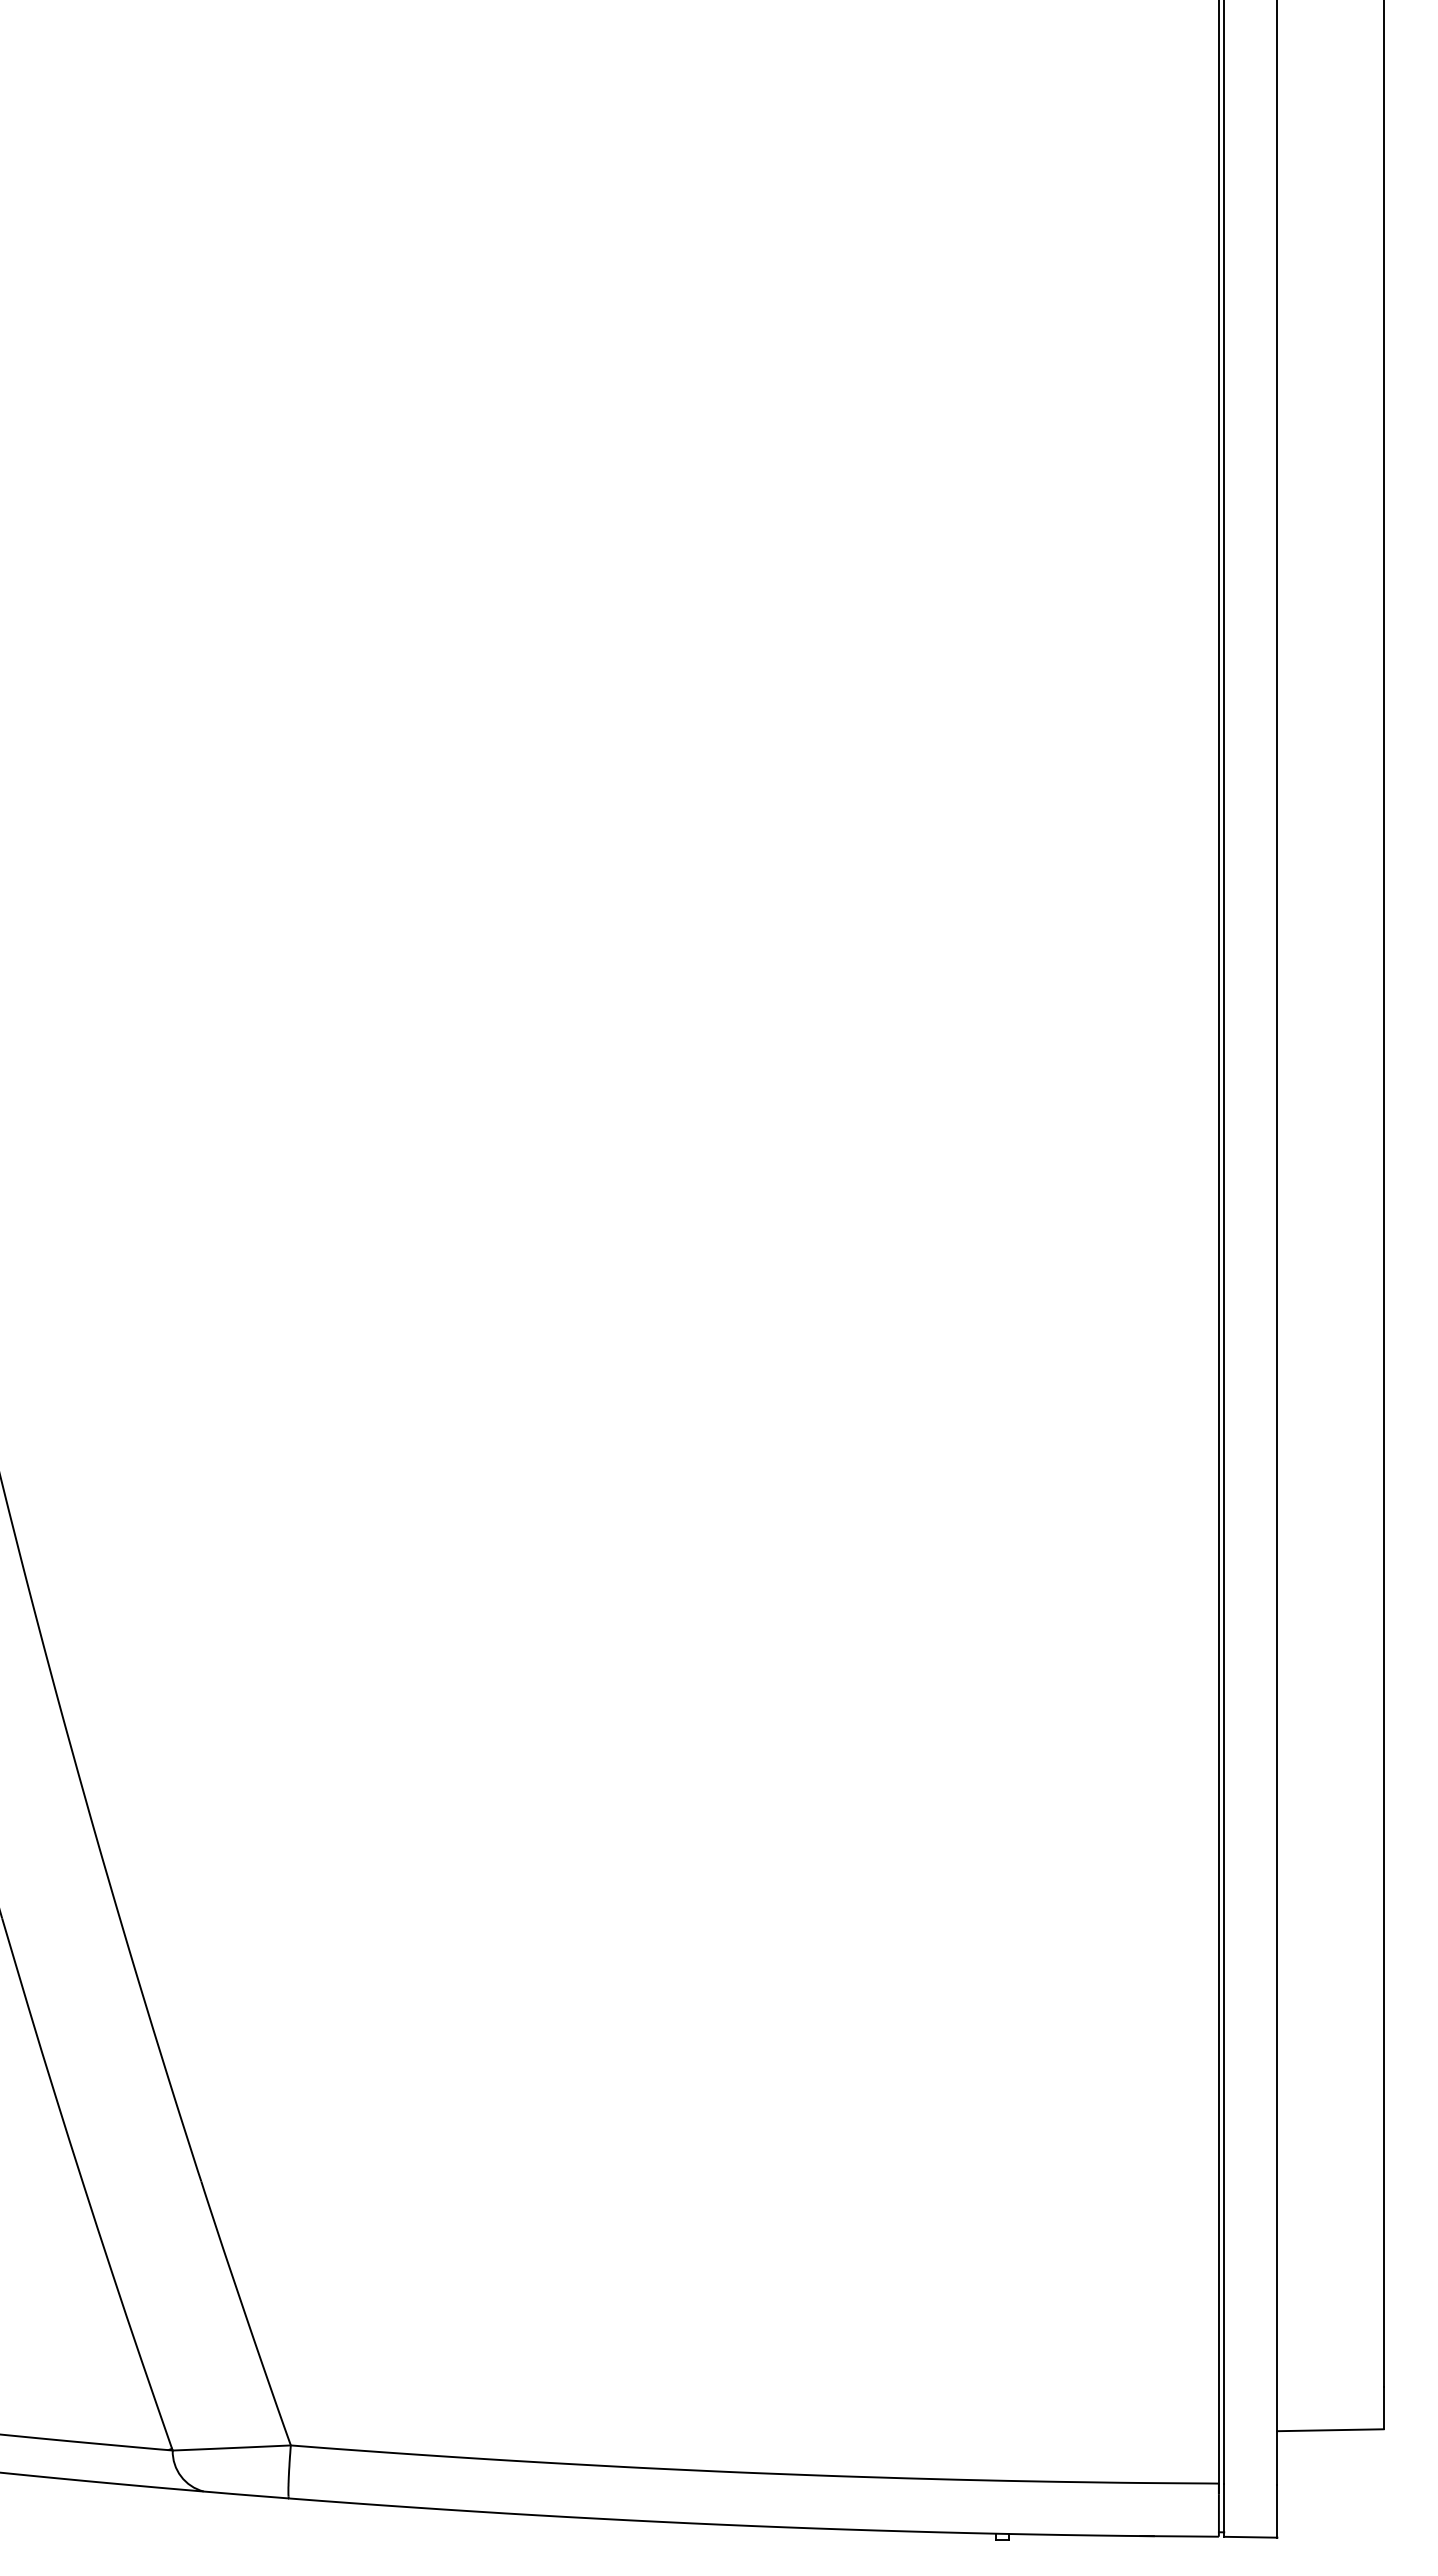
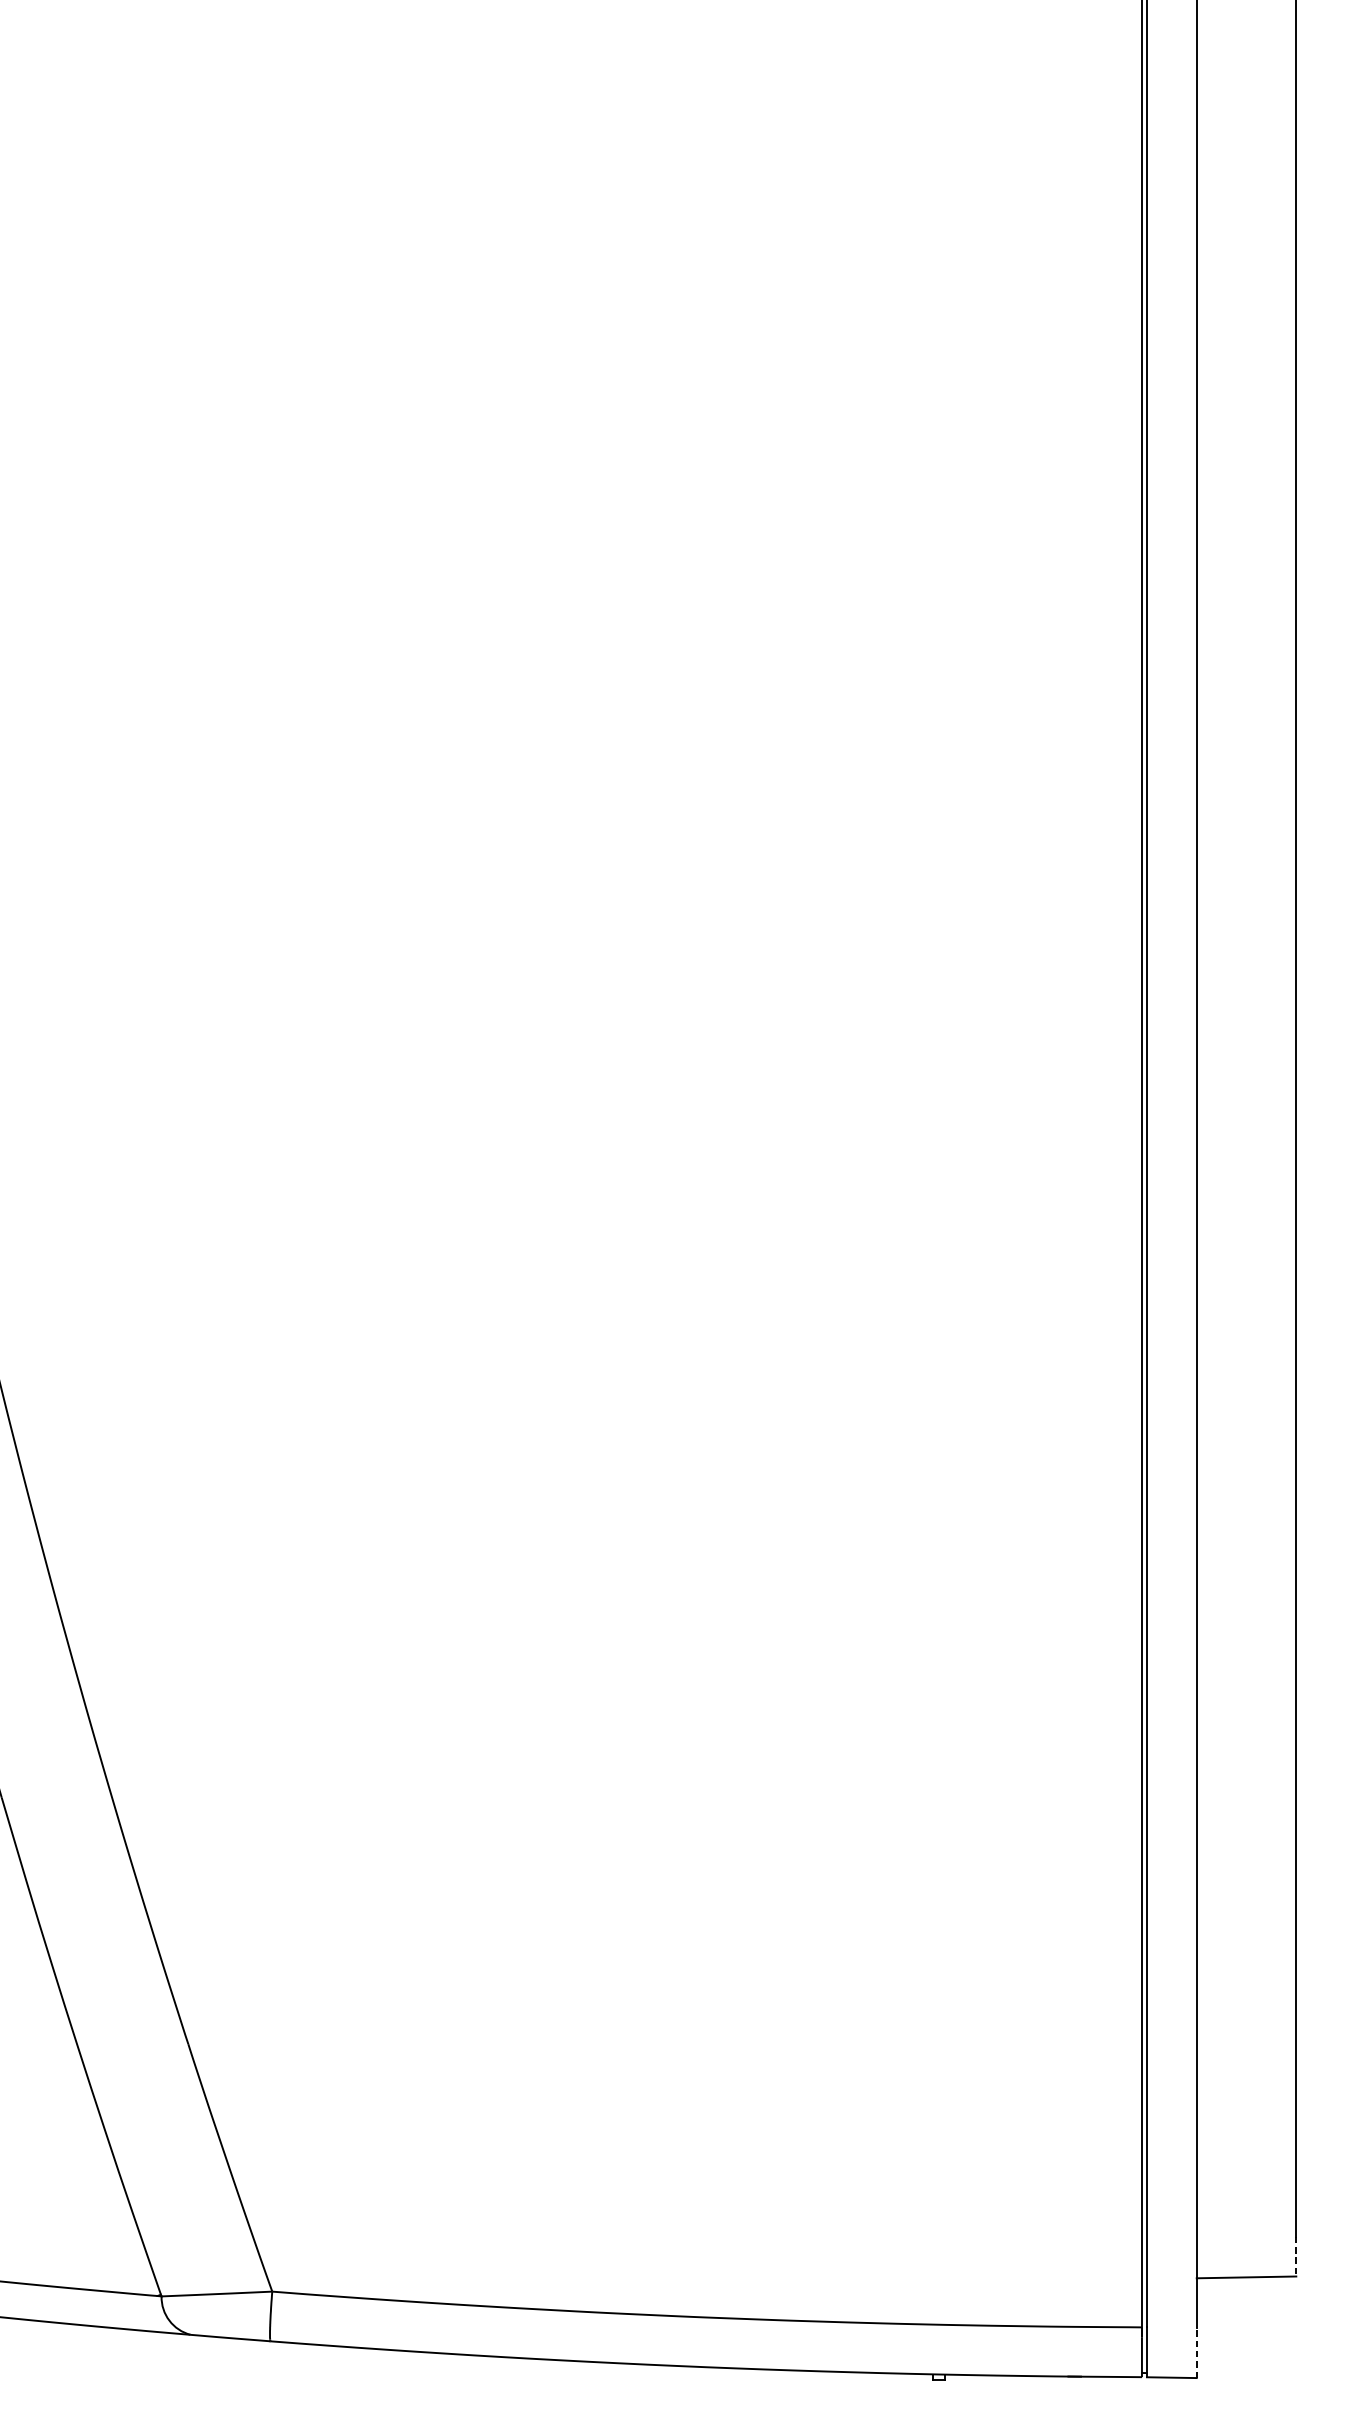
line: (1383, 2408) -> (1296, 2257), solid -> dashed
line: (1277, 2511) -> (1196, 2353), solid -> dashed

